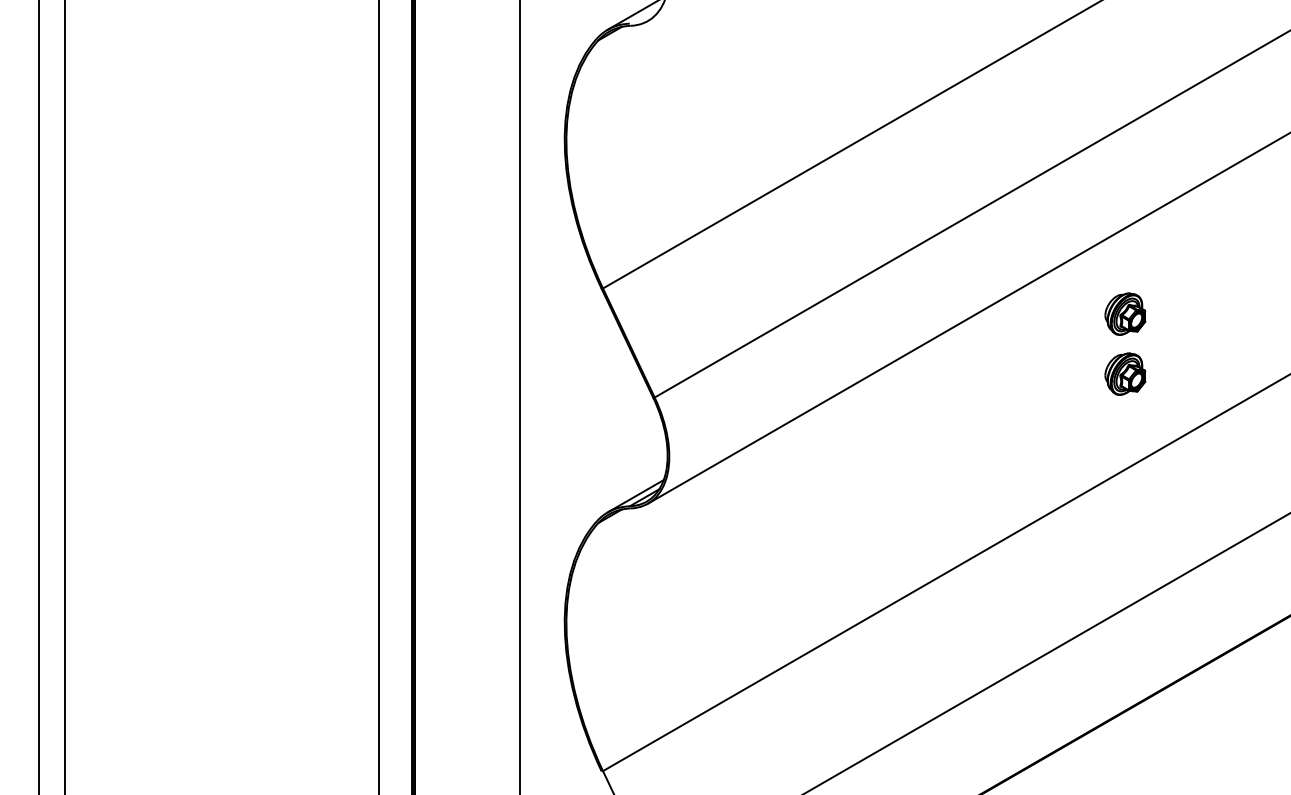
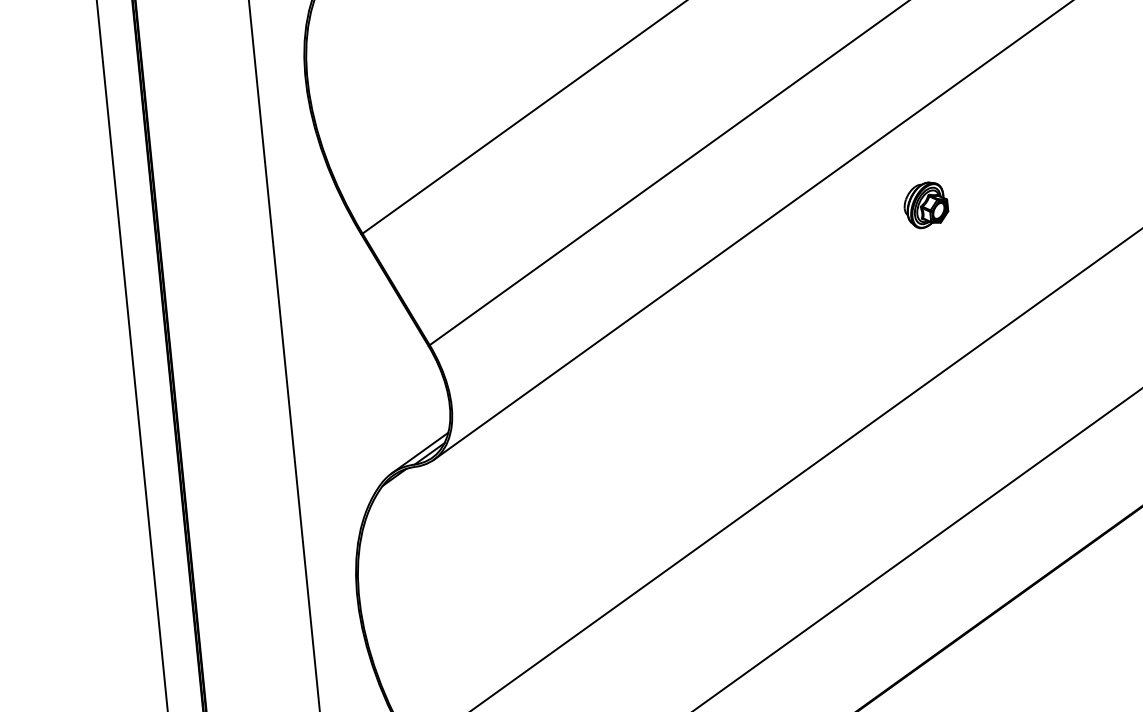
part: (1125, 373) -> (932, 268), removed

